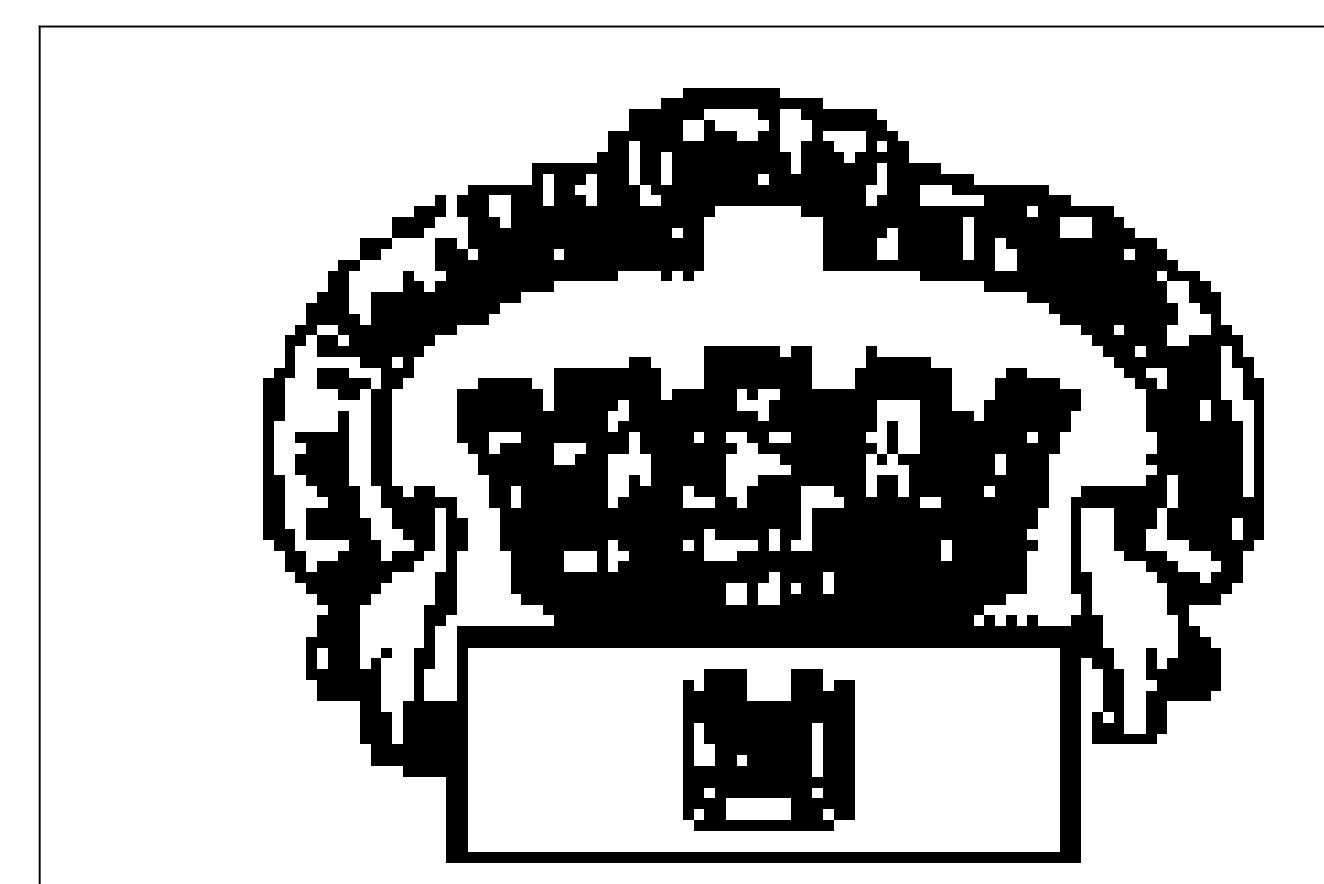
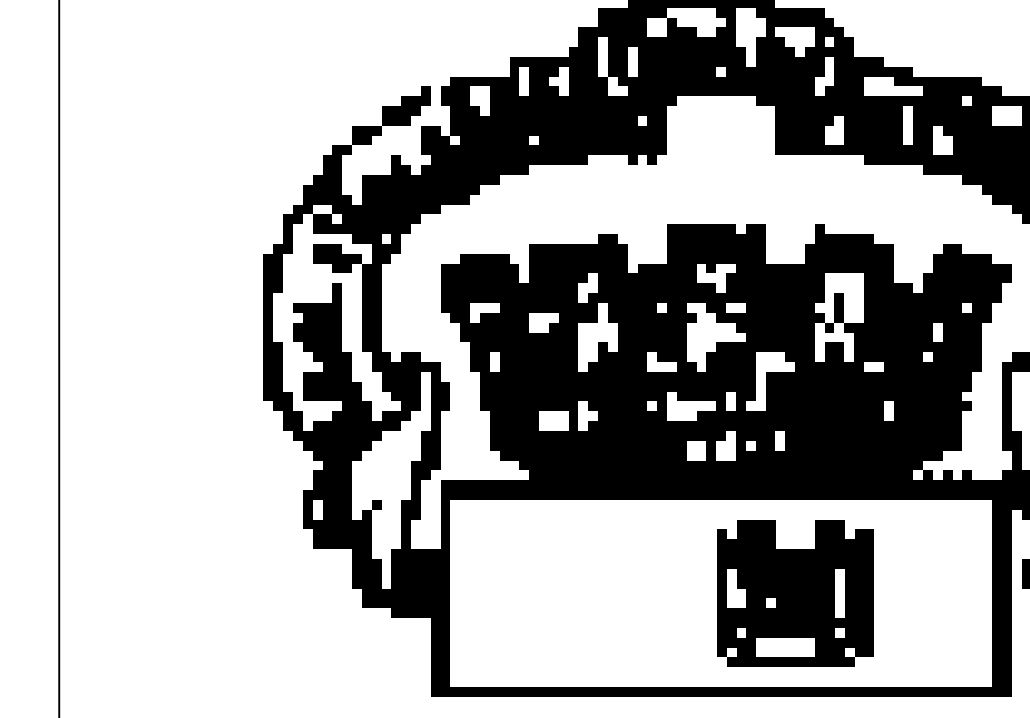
part: (768, 749) -> (795, 593), moved

